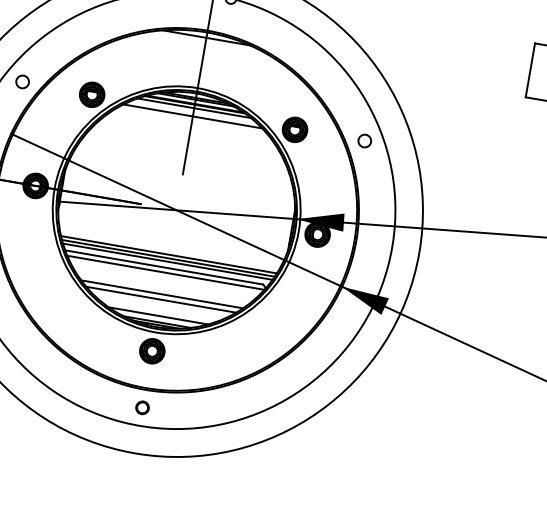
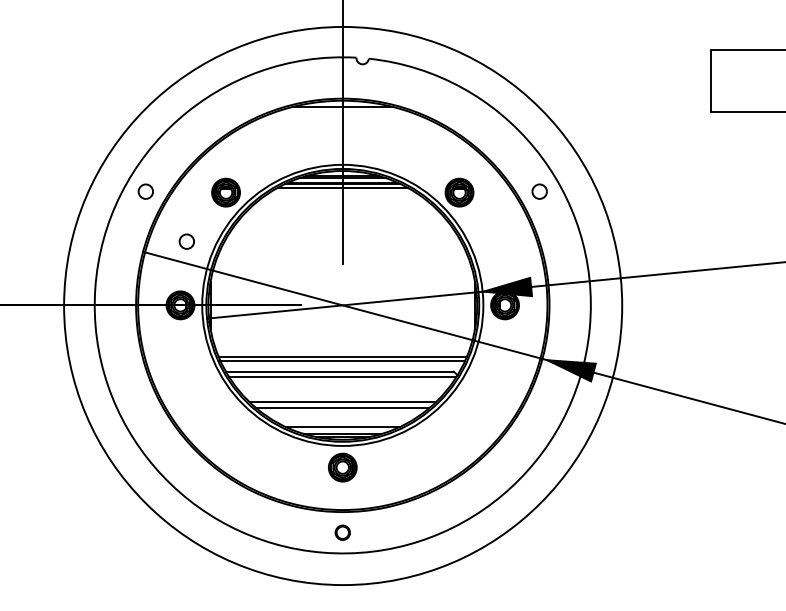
line: (192, 116) -> (342, 197), removed
circle: (50, 131) -> (186, 241), added
line: (167, 261) -> (342, 364), removed

